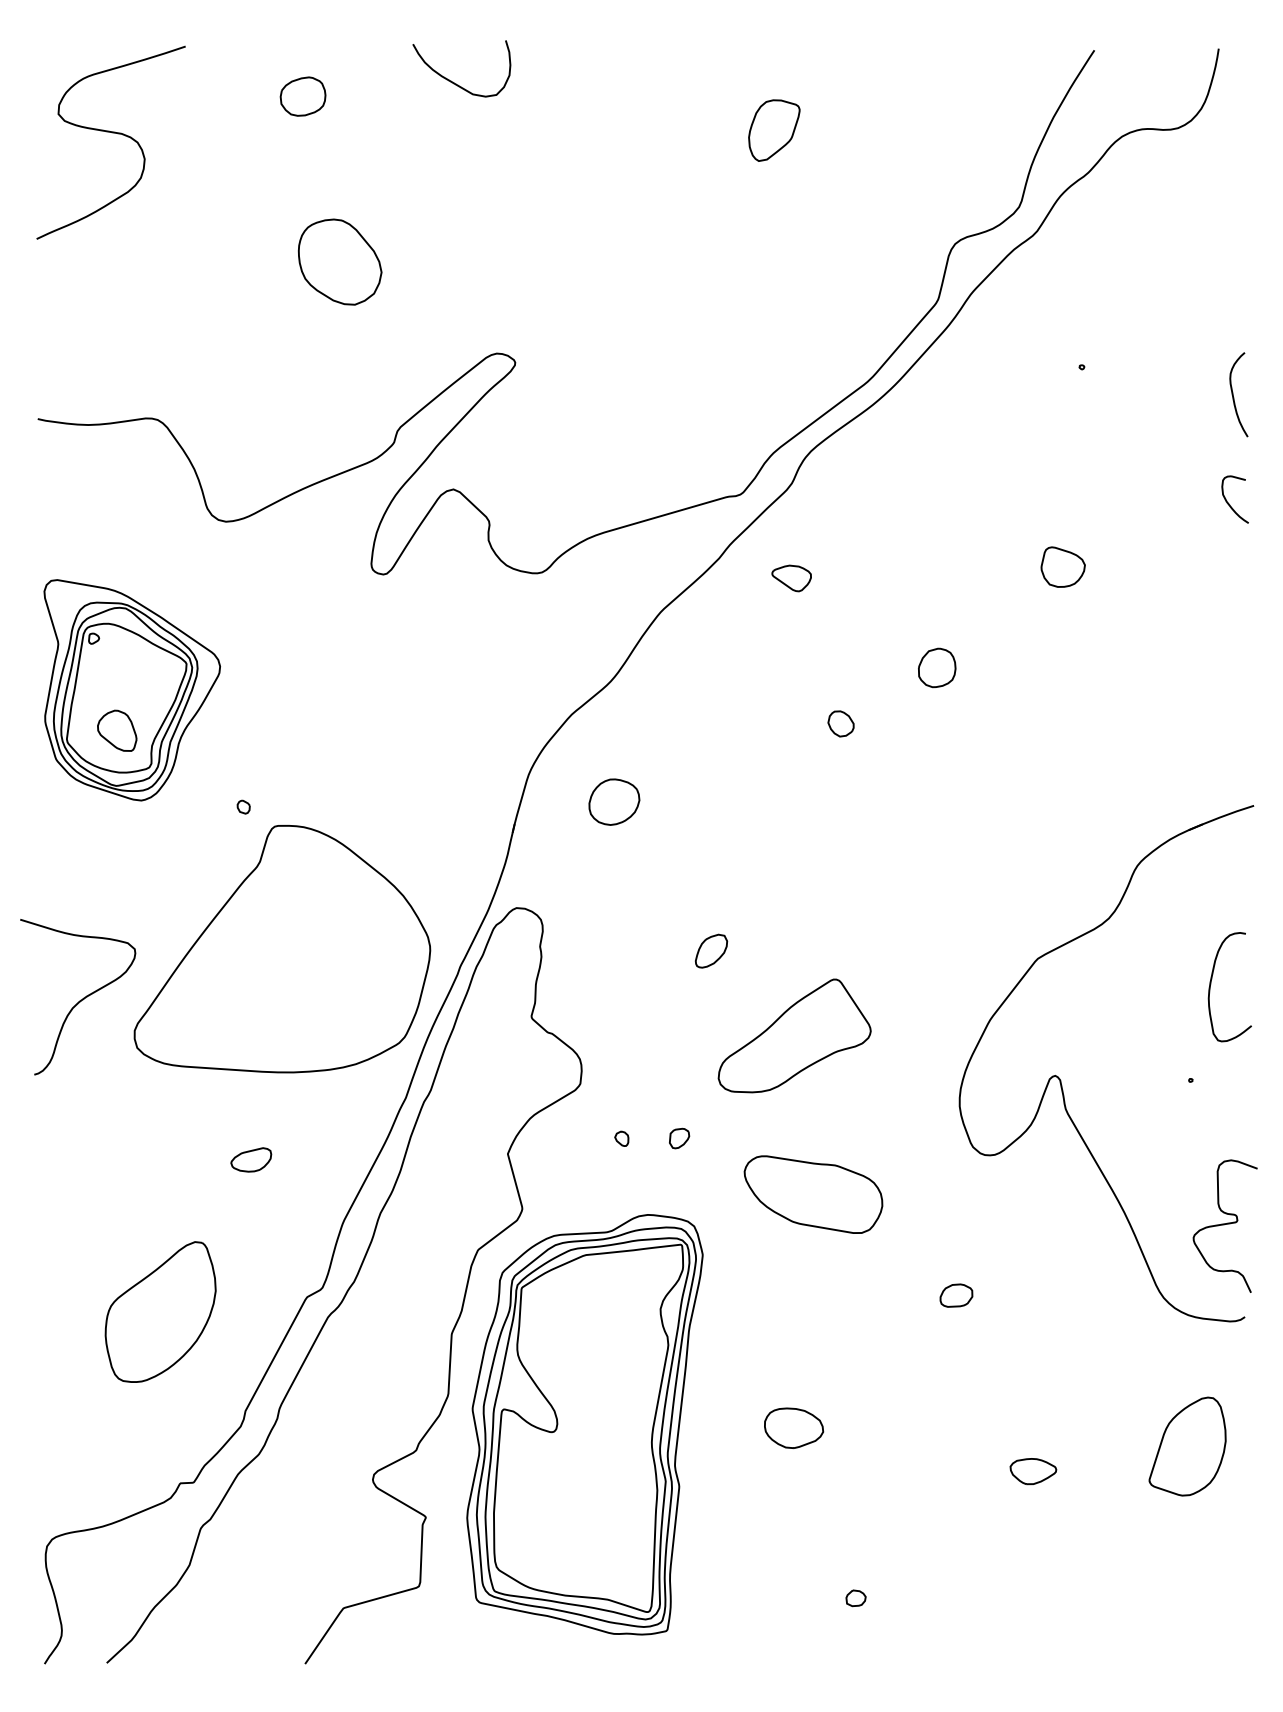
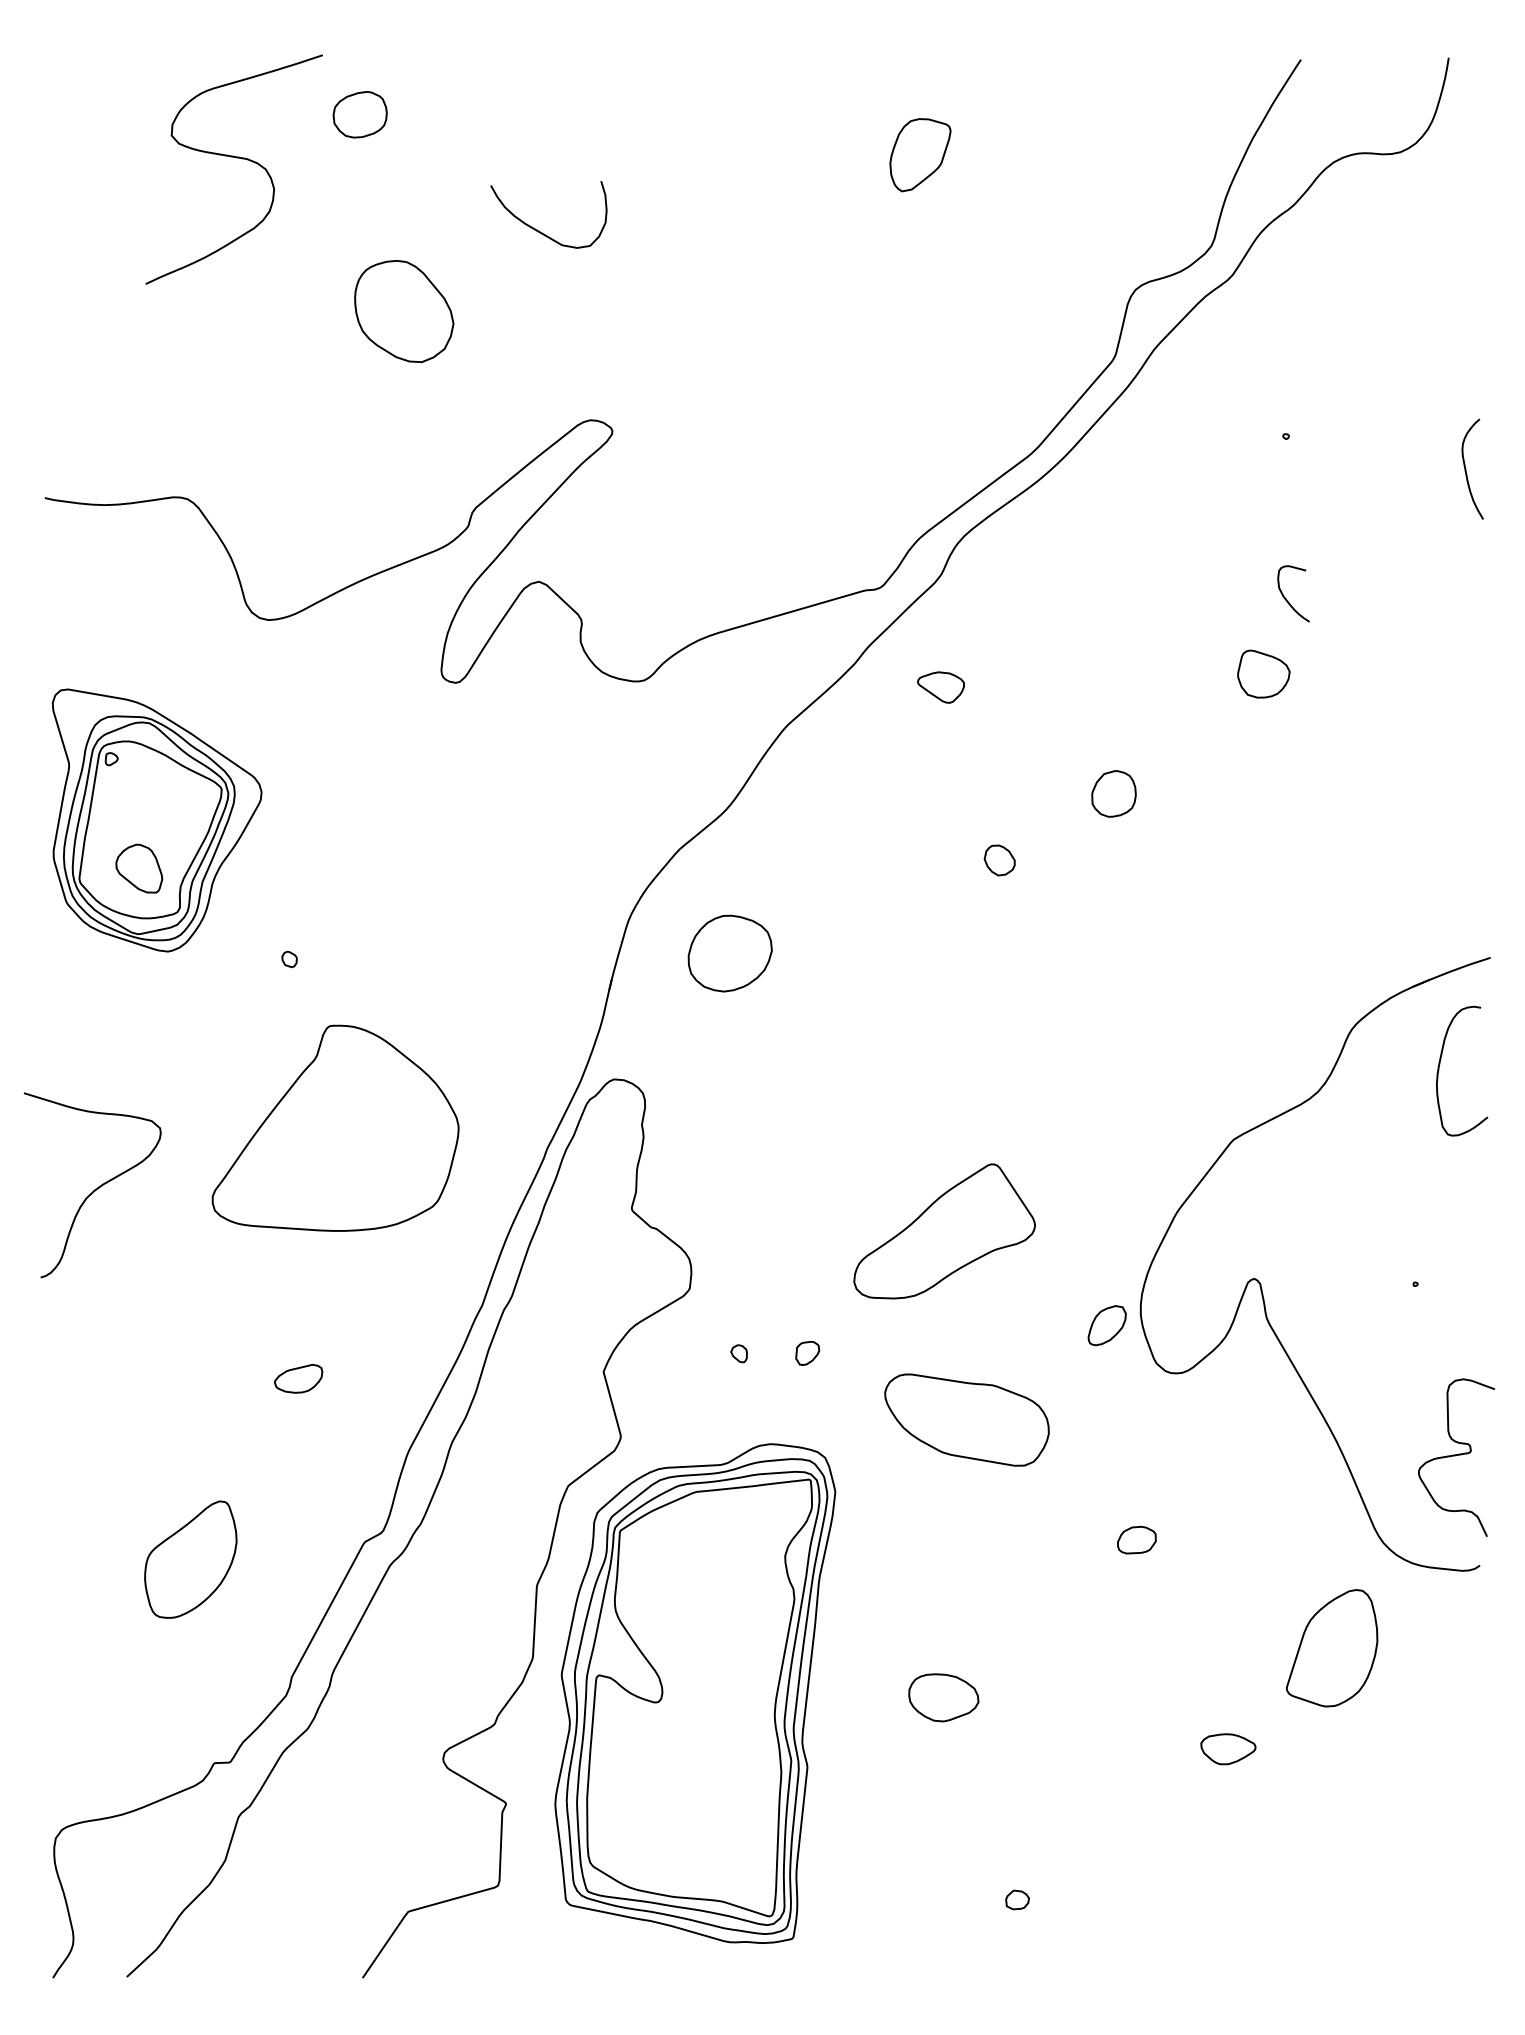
curve: (451, 80) -> (536, 228), moved
curve: (112, 133) -> (235, 158), moved
curve: (1229, 503) -> (1286, 598), moved
part: (614, 801) -> (730, 952), size x1.4
part: (282, 949) -> (335, 1128), size x0.7
part: (711, 950) -> (1107, 1324), moved
curve: (1211, 984) -> (1440, 1068), moved
part: (160, 1311) -> (190, 1558), size x0.7
part: (1187, 1446) -> (1331, 1648), moved

